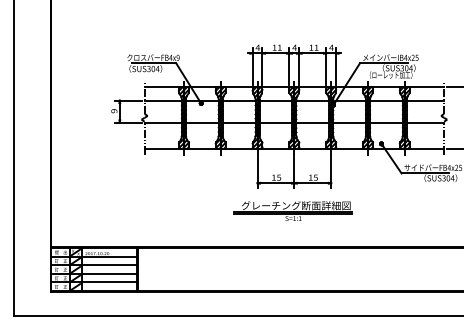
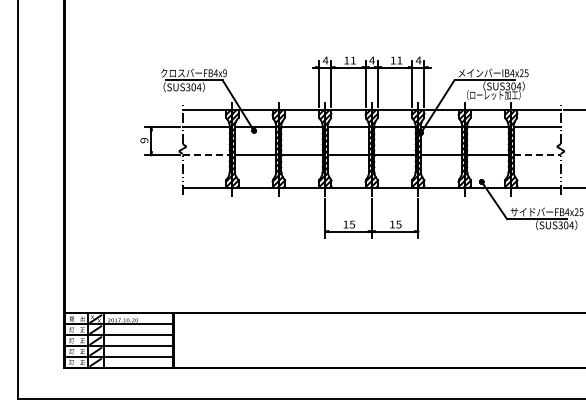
line: (163, 122) -> (206, 155), solid -> dashed
line: (425, 122) -> (537, 155), solid -> dashed
part: (293, 210) -> (370, 266), removed

